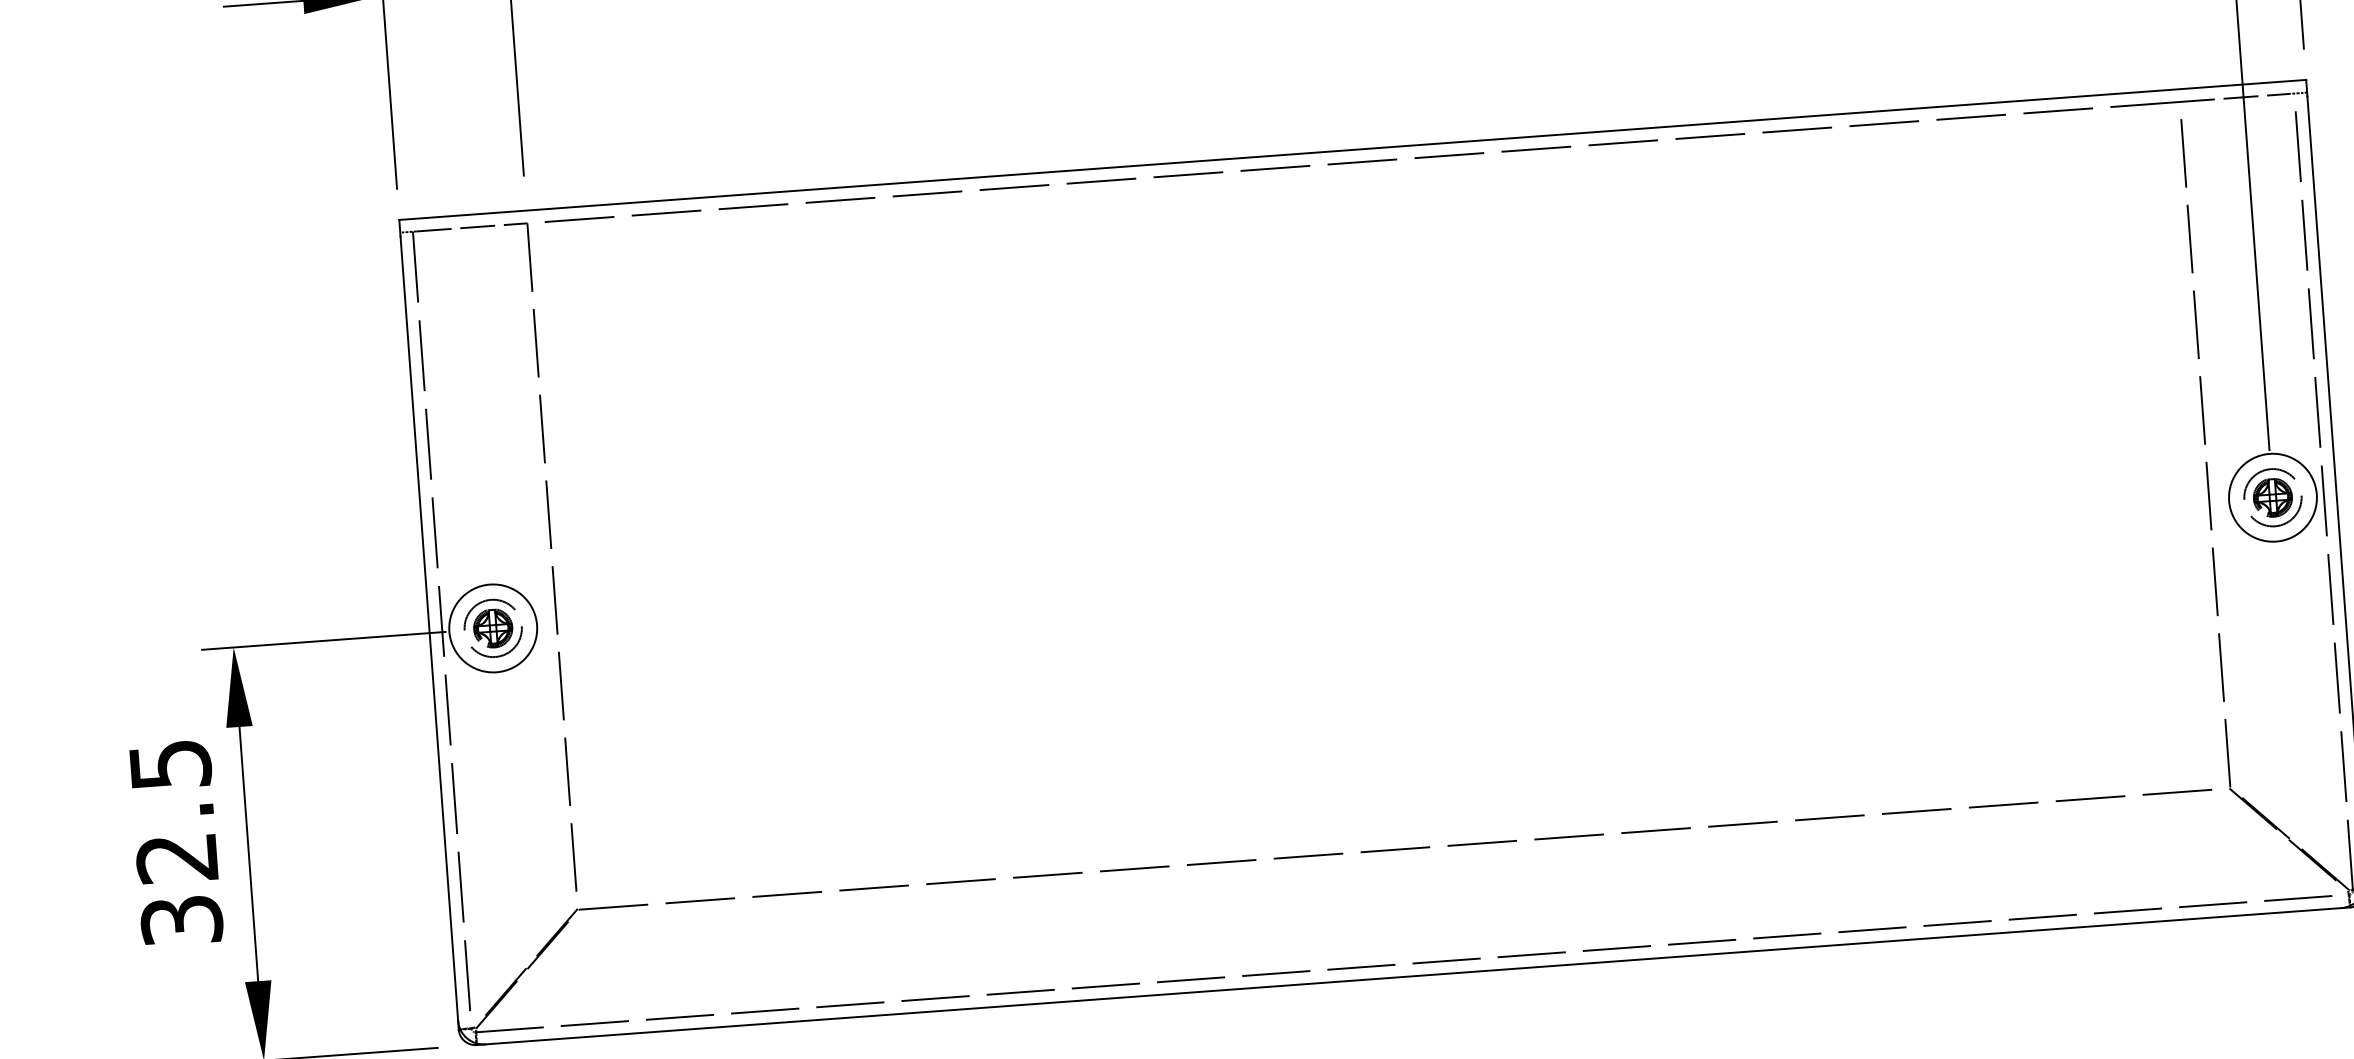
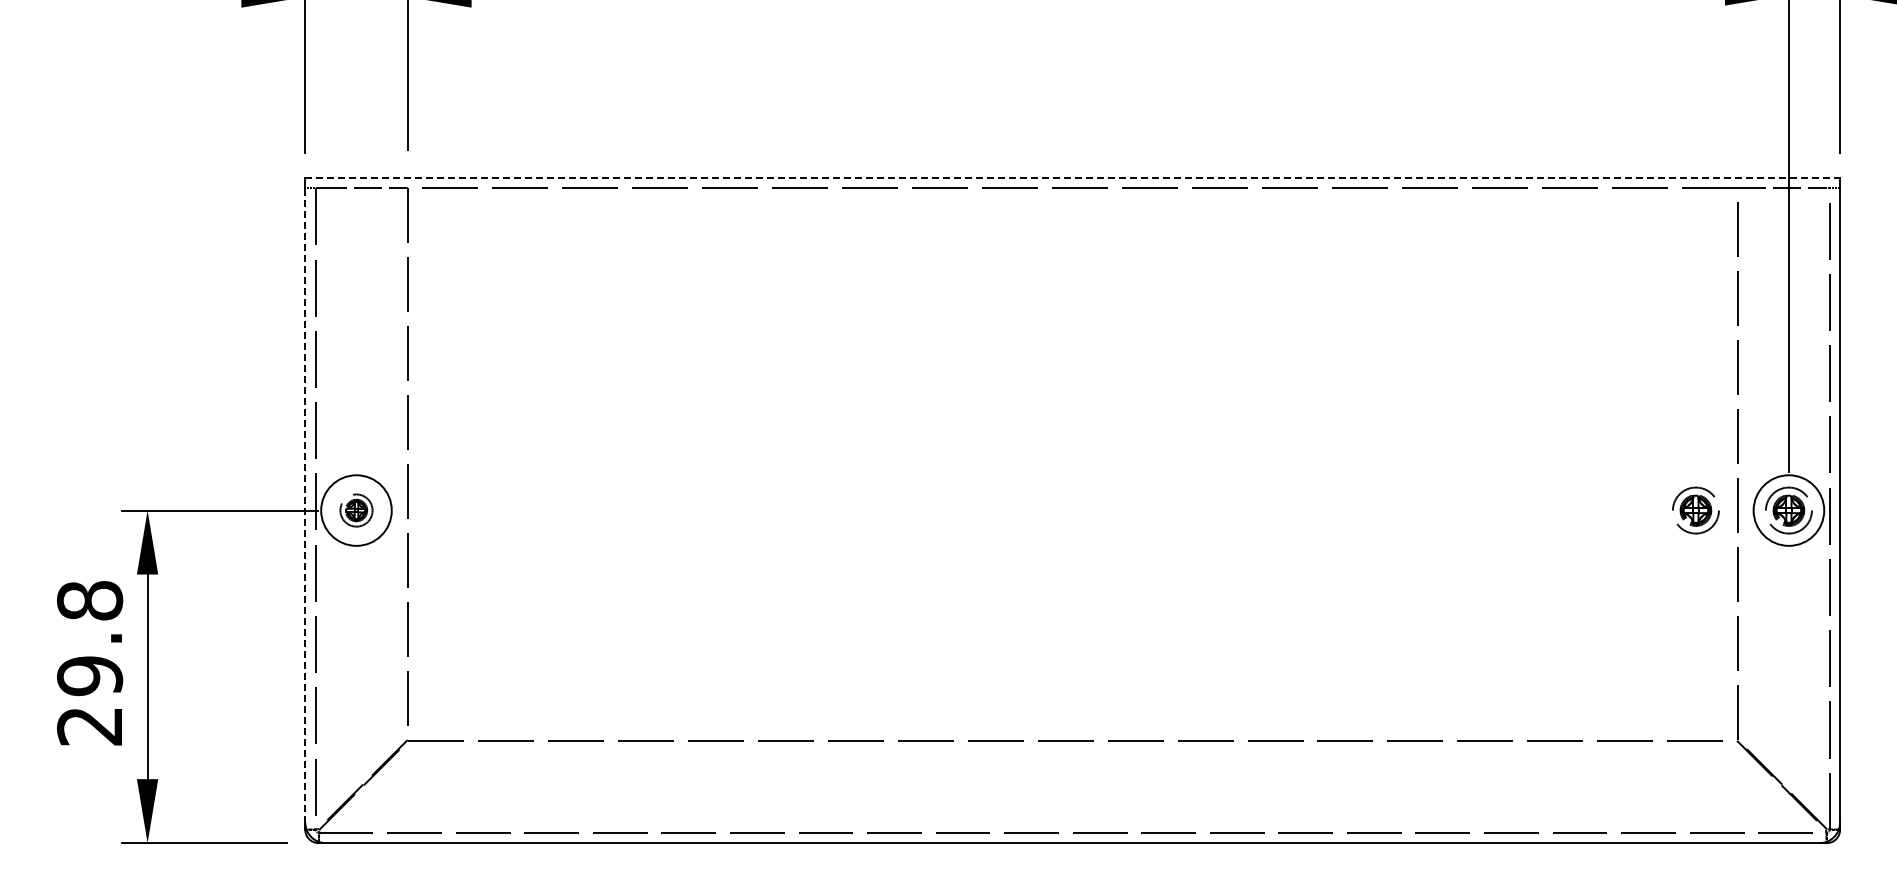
line: (1353, 150) -> (1073, 178), solid -> dashed
part: (2156, 506) -> (1695, 510), added
part: (493, 628) -> (356, 510), size x0.7
line: (429, 629) -> (305, 507), solid -> dashed
text: (176, 842) -> (90, 663), 32.5 -> 29.8

